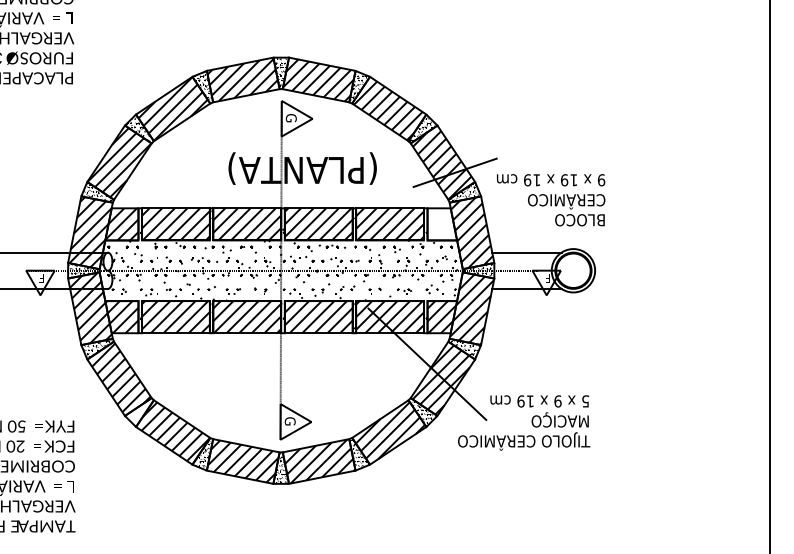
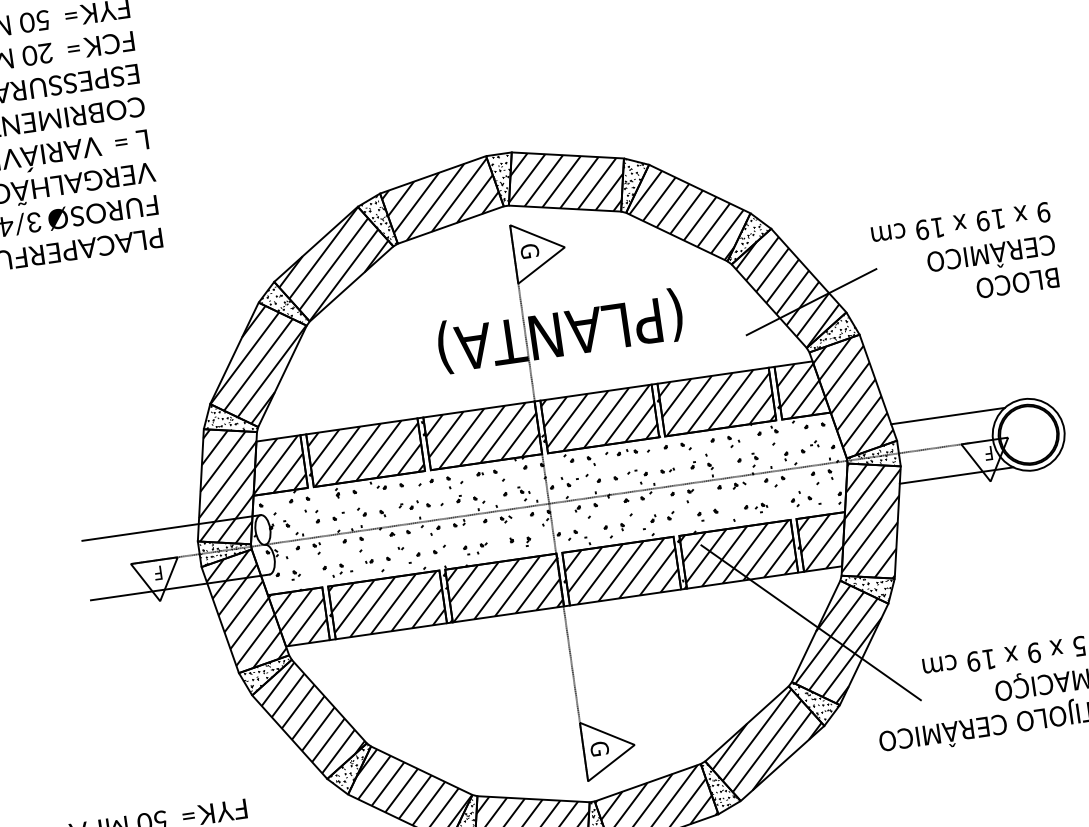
text: (551, 200) -> (966, 257), moved
hatch: (441, 224) -> (801, 390), added
hatch: (139, 411) -> (350, 768), added

